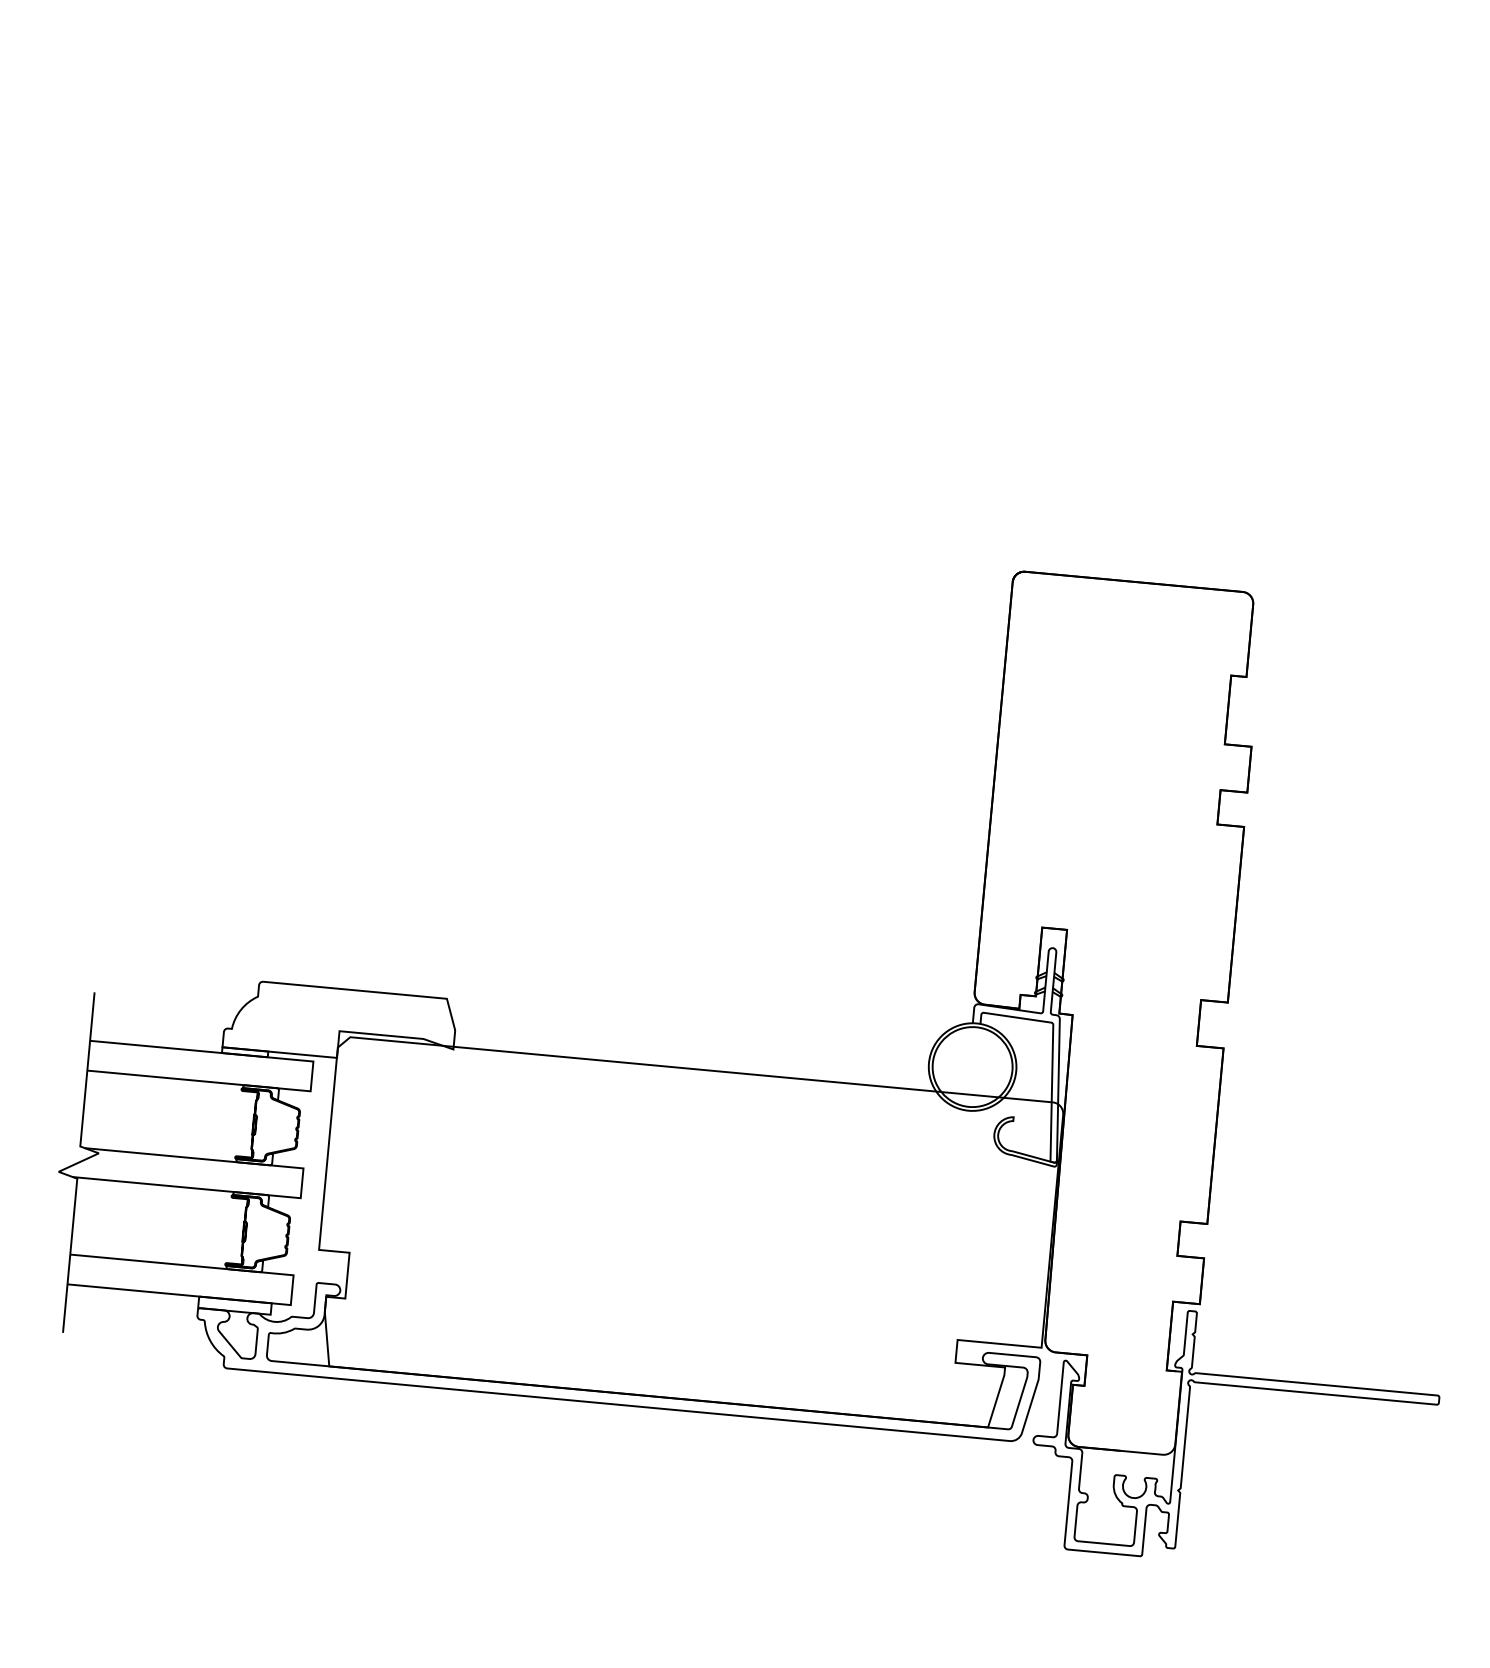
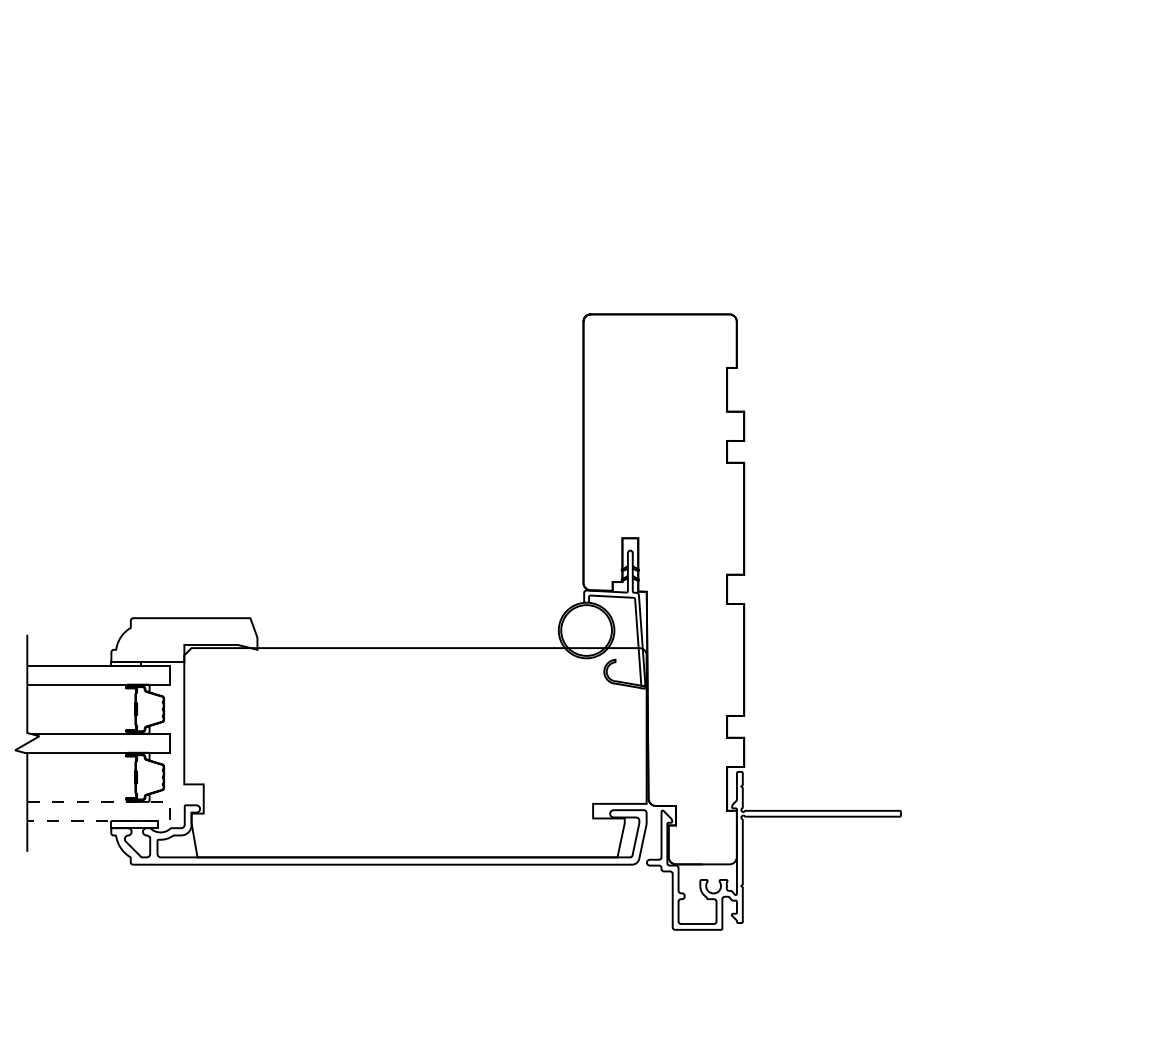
line: (291, 1290) -> (169, 811), solid -> dashed

